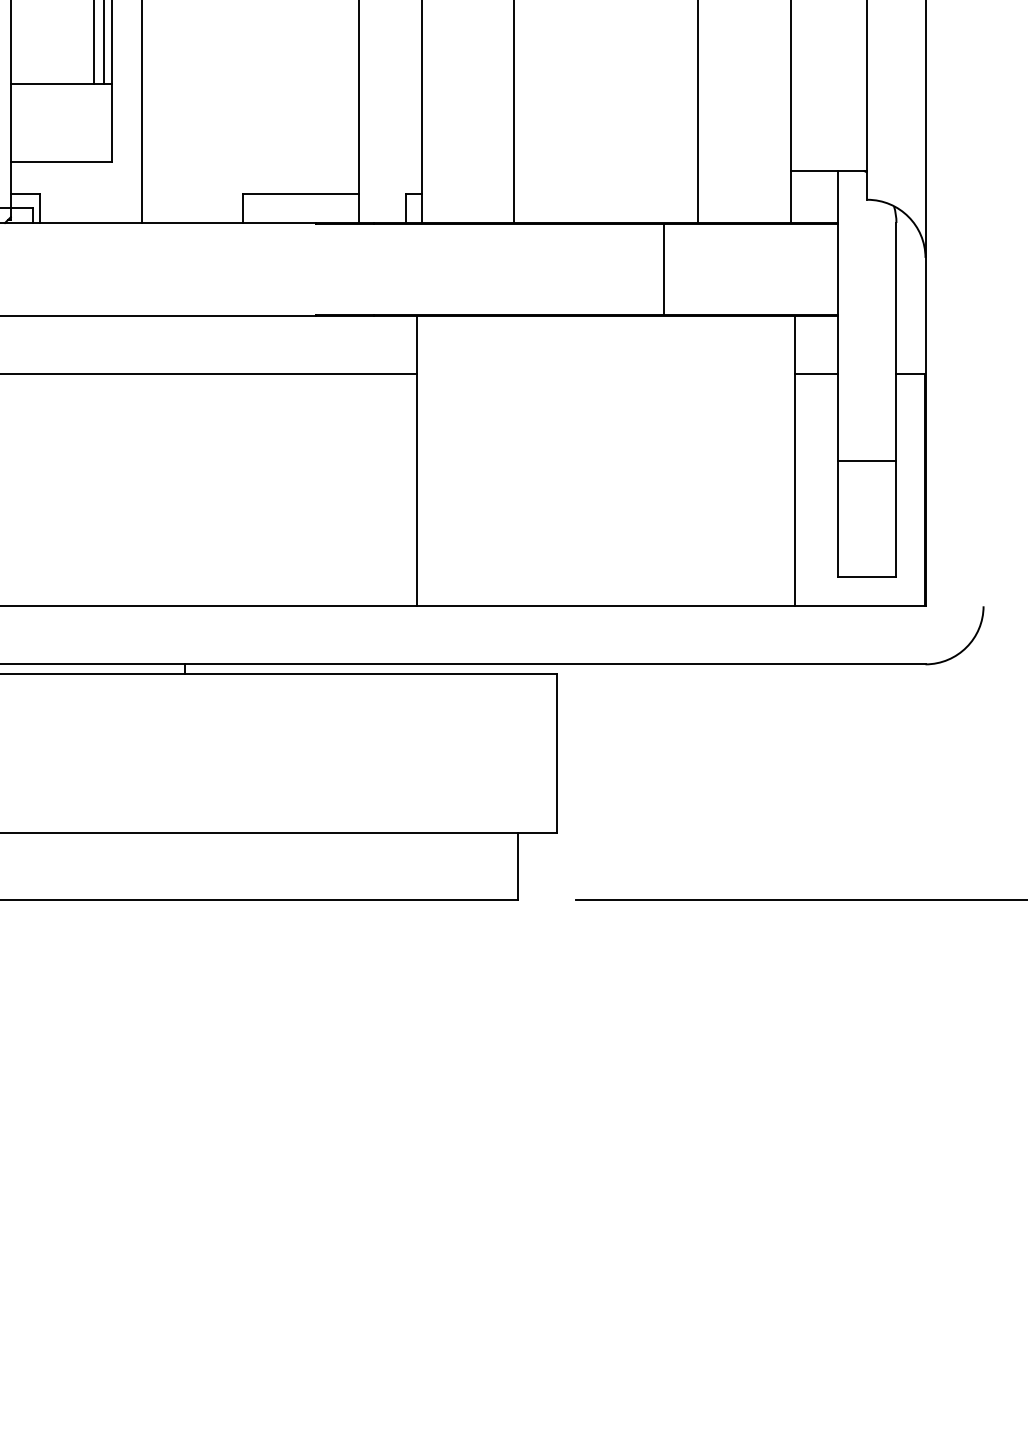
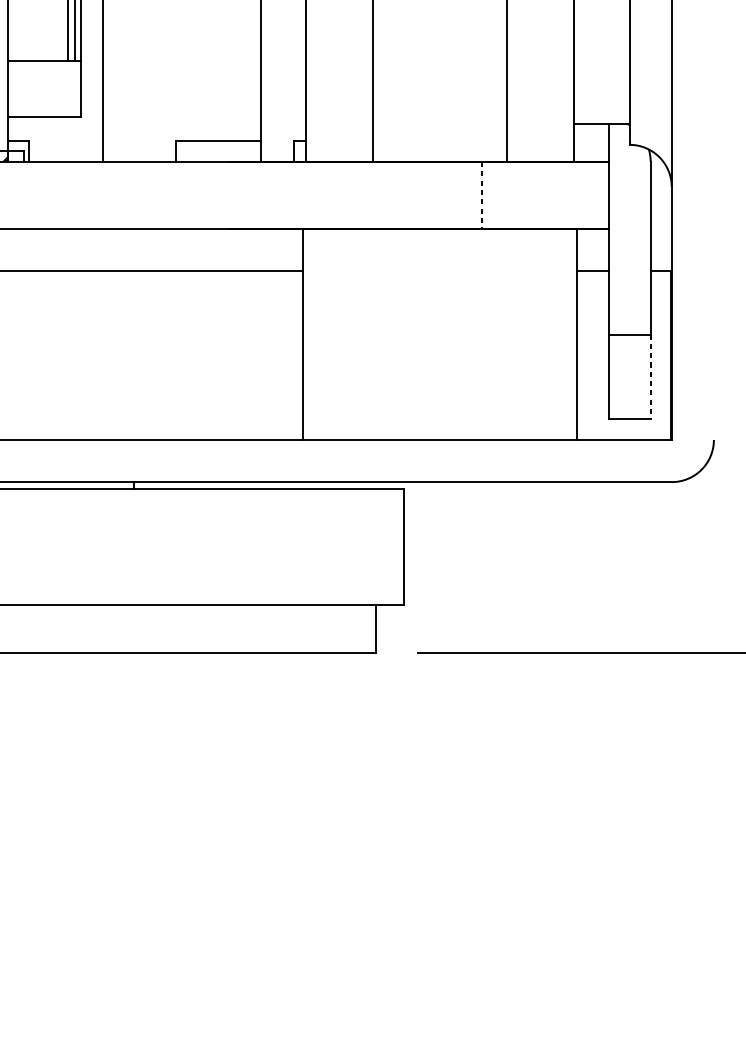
line: (664, 269) -> (482, 195), solid -> dashed
line: (896, 519) -> (650, 376), solid -> dashed

